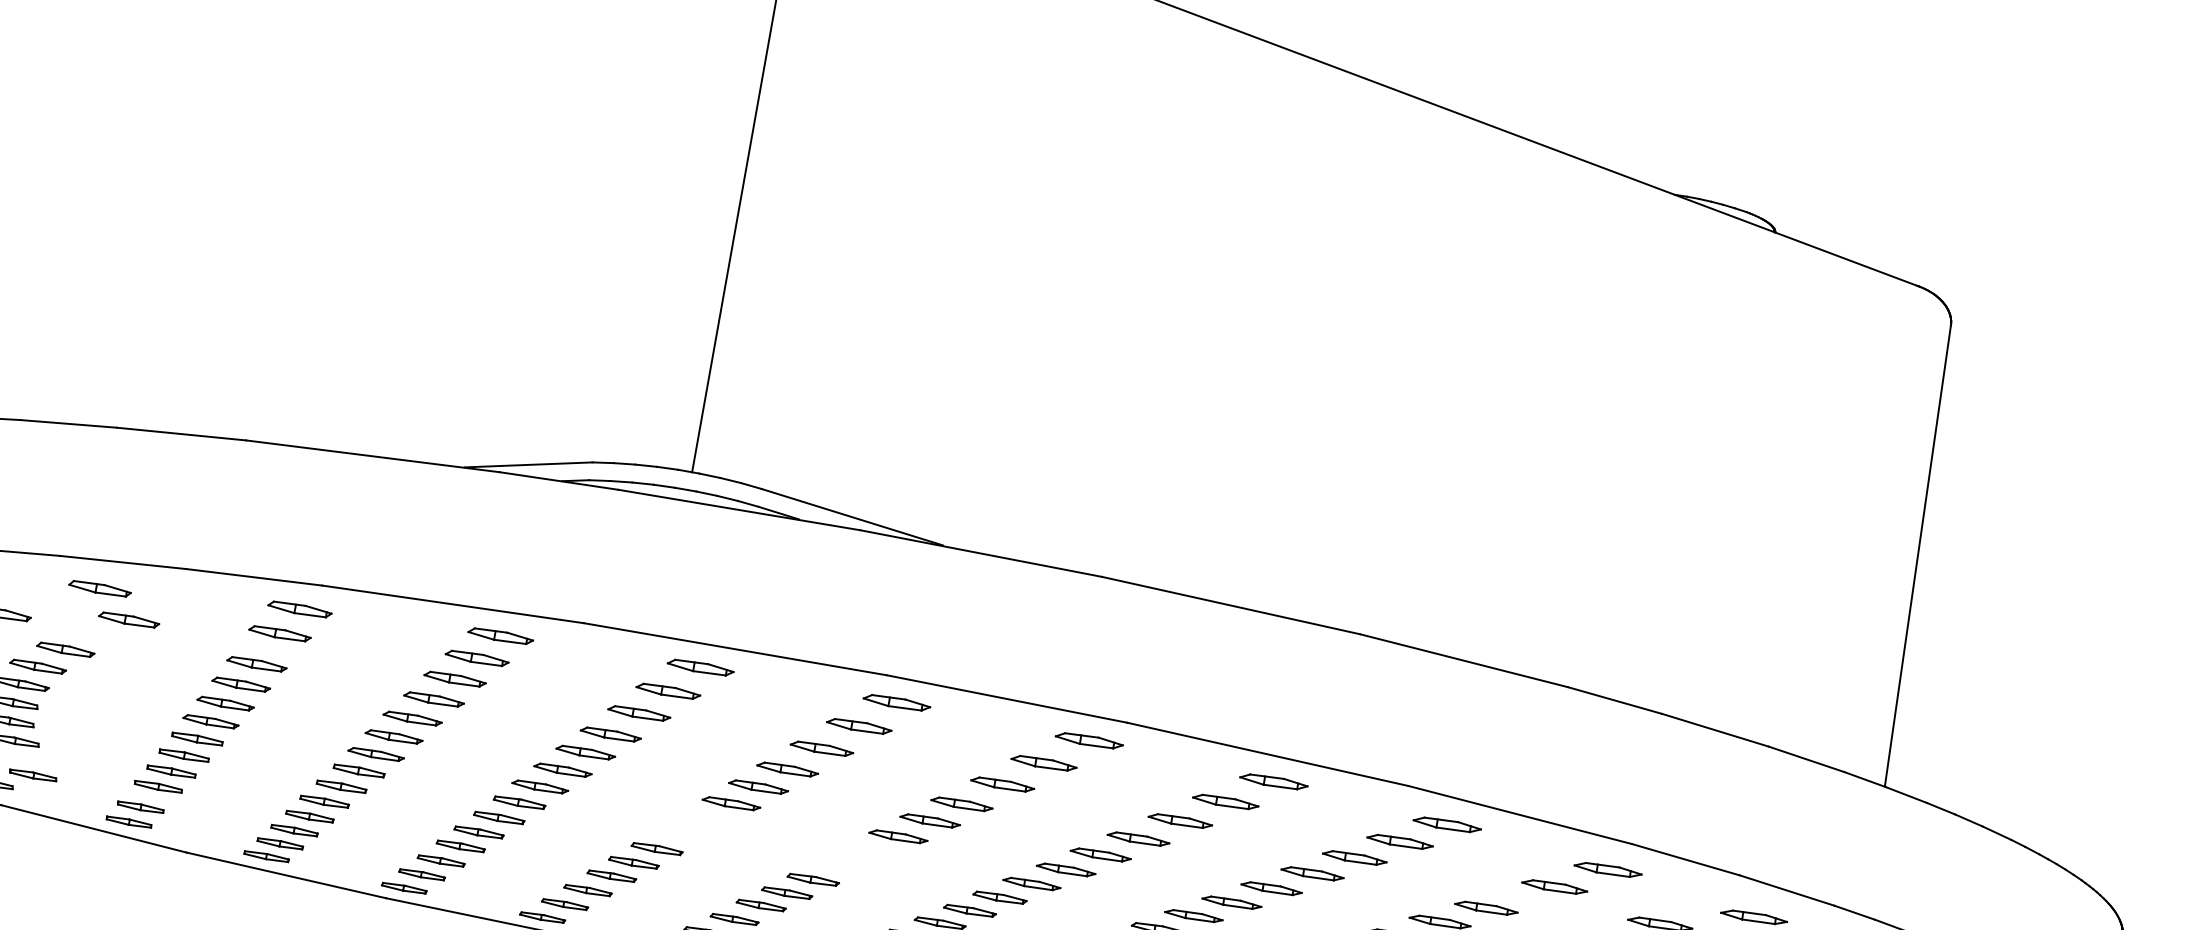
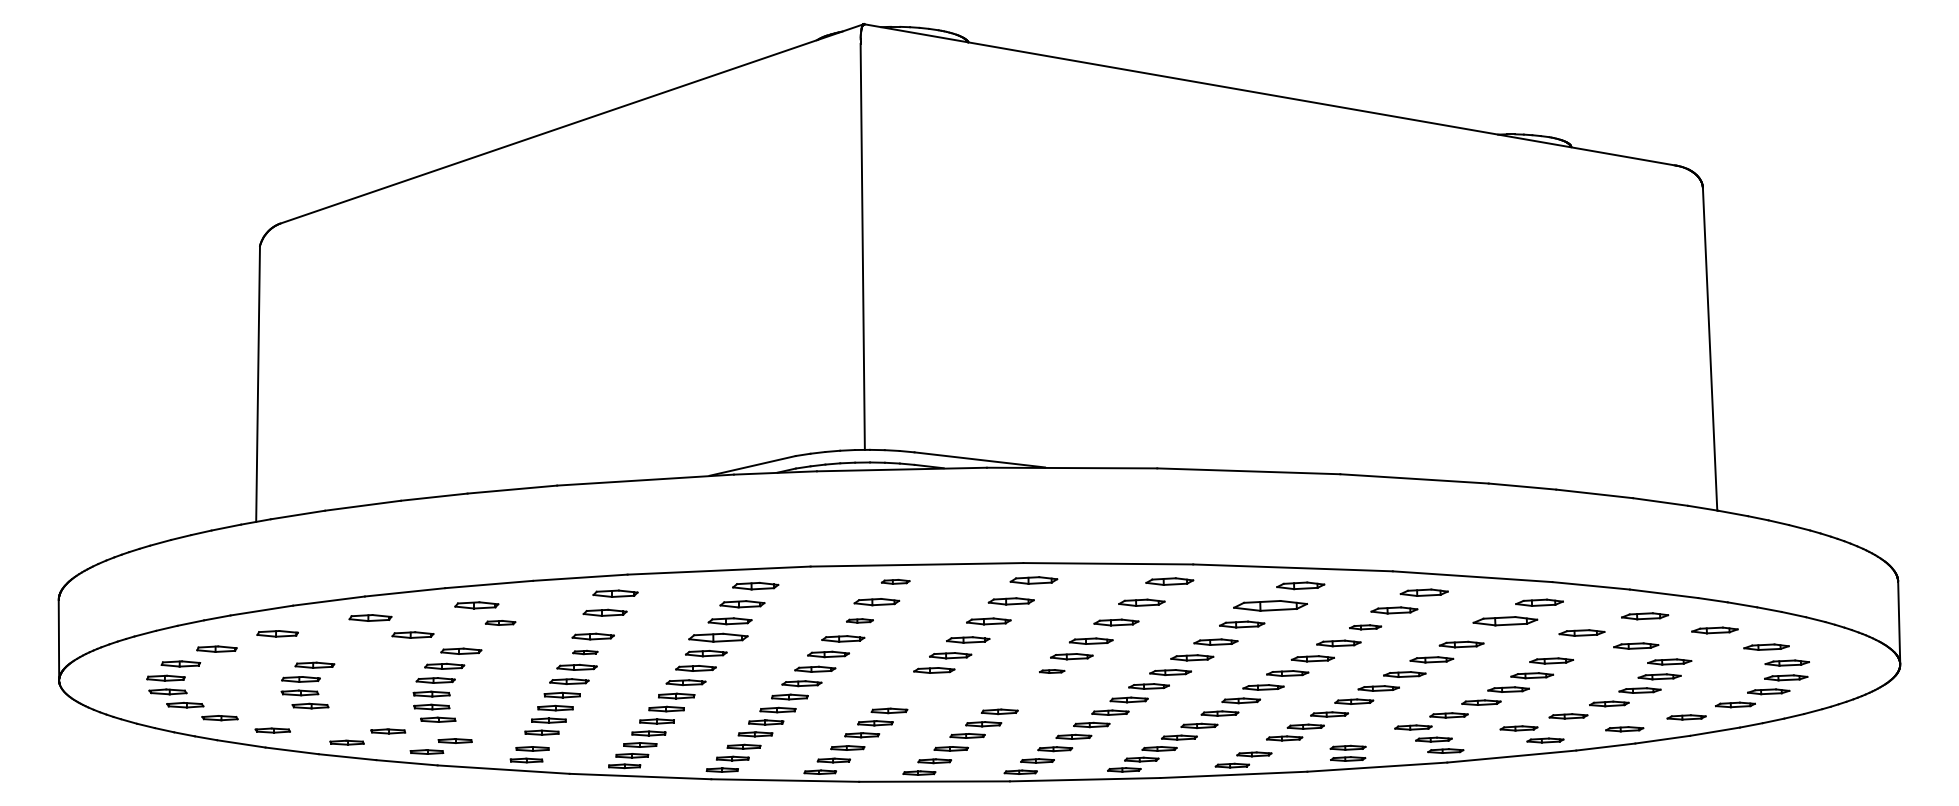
part: (129, 619) -> (500, 622), size x0.7
part: (700, 667) -> (895, 581), size x0.6
part: (241, 684) -> (585, 652), size x0.6
part: (434, 699) -> (718, 637), size x1.4
part: (638, 712) -> (859, 620), size x0.6
part: (1225, 801) -> (1270, 605), size x1.6
part: (897, 836) -> (1051, 671), size x0.6
part: (1354, 858) -> (1365, 627), size x0.7
part: (1554, 887) -> (1505, 621), size x1.4

